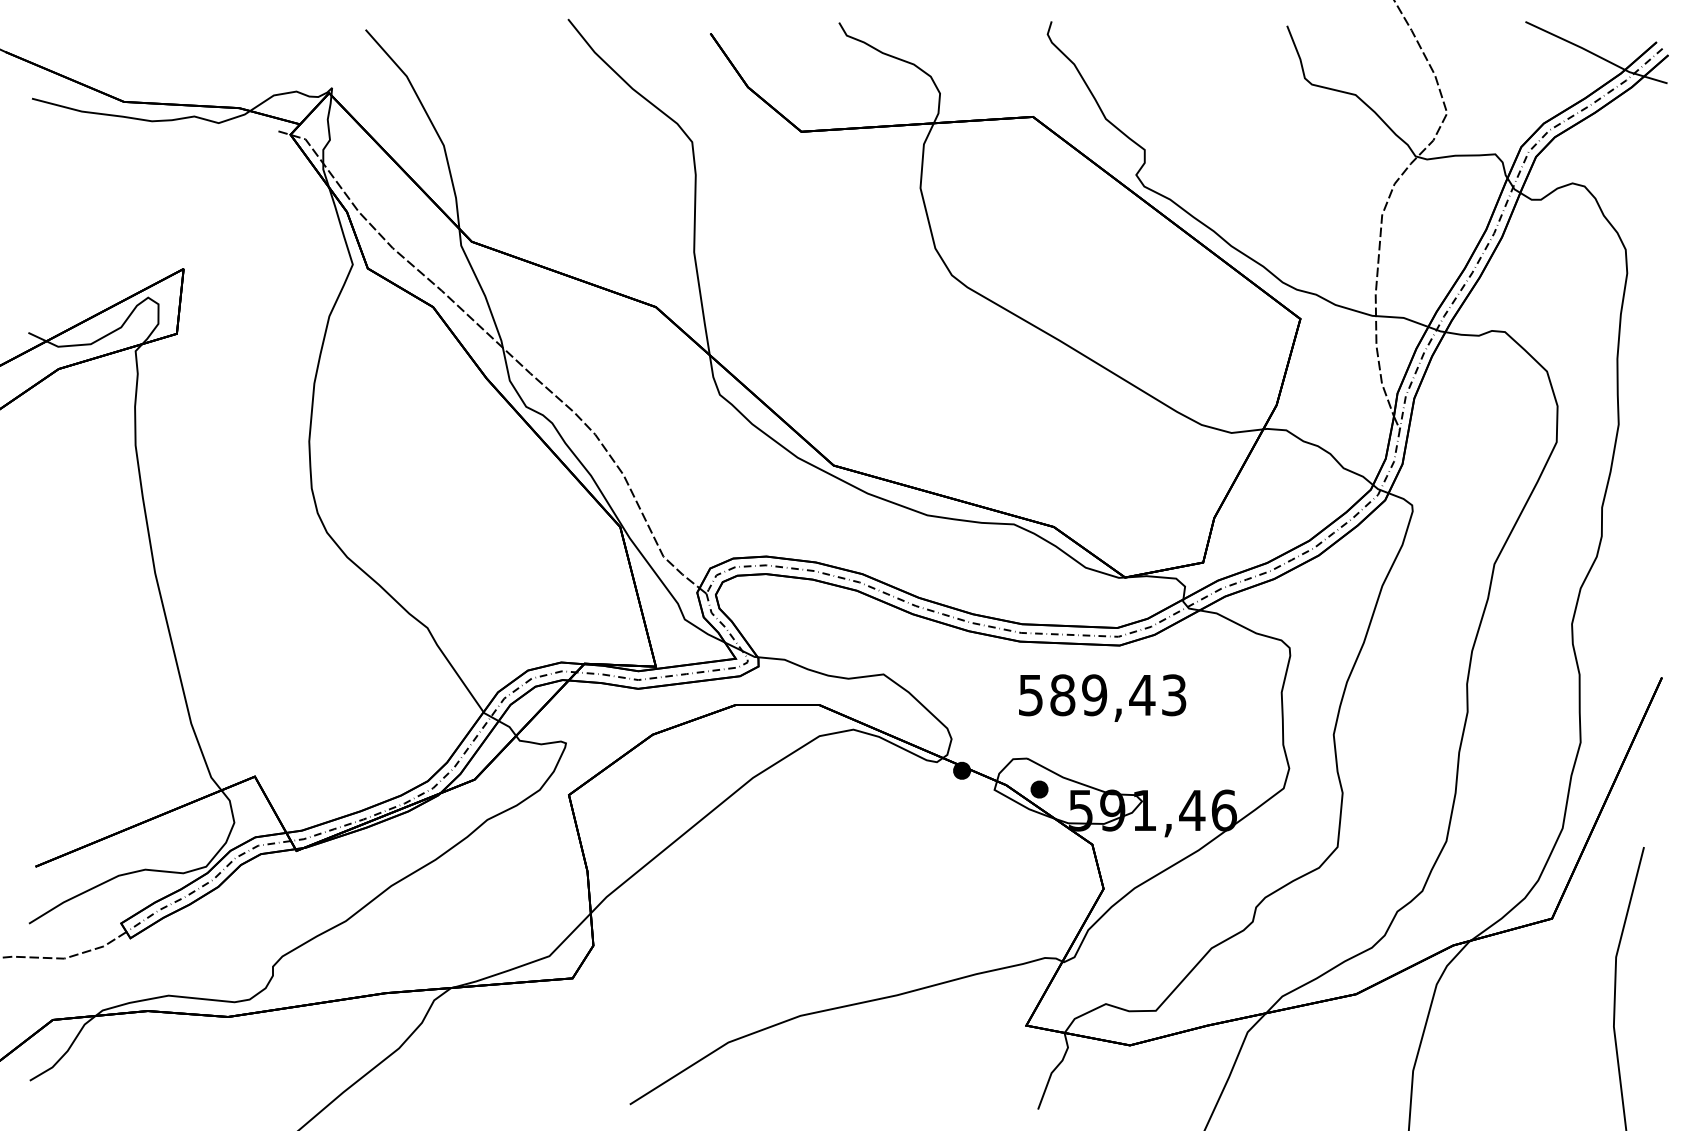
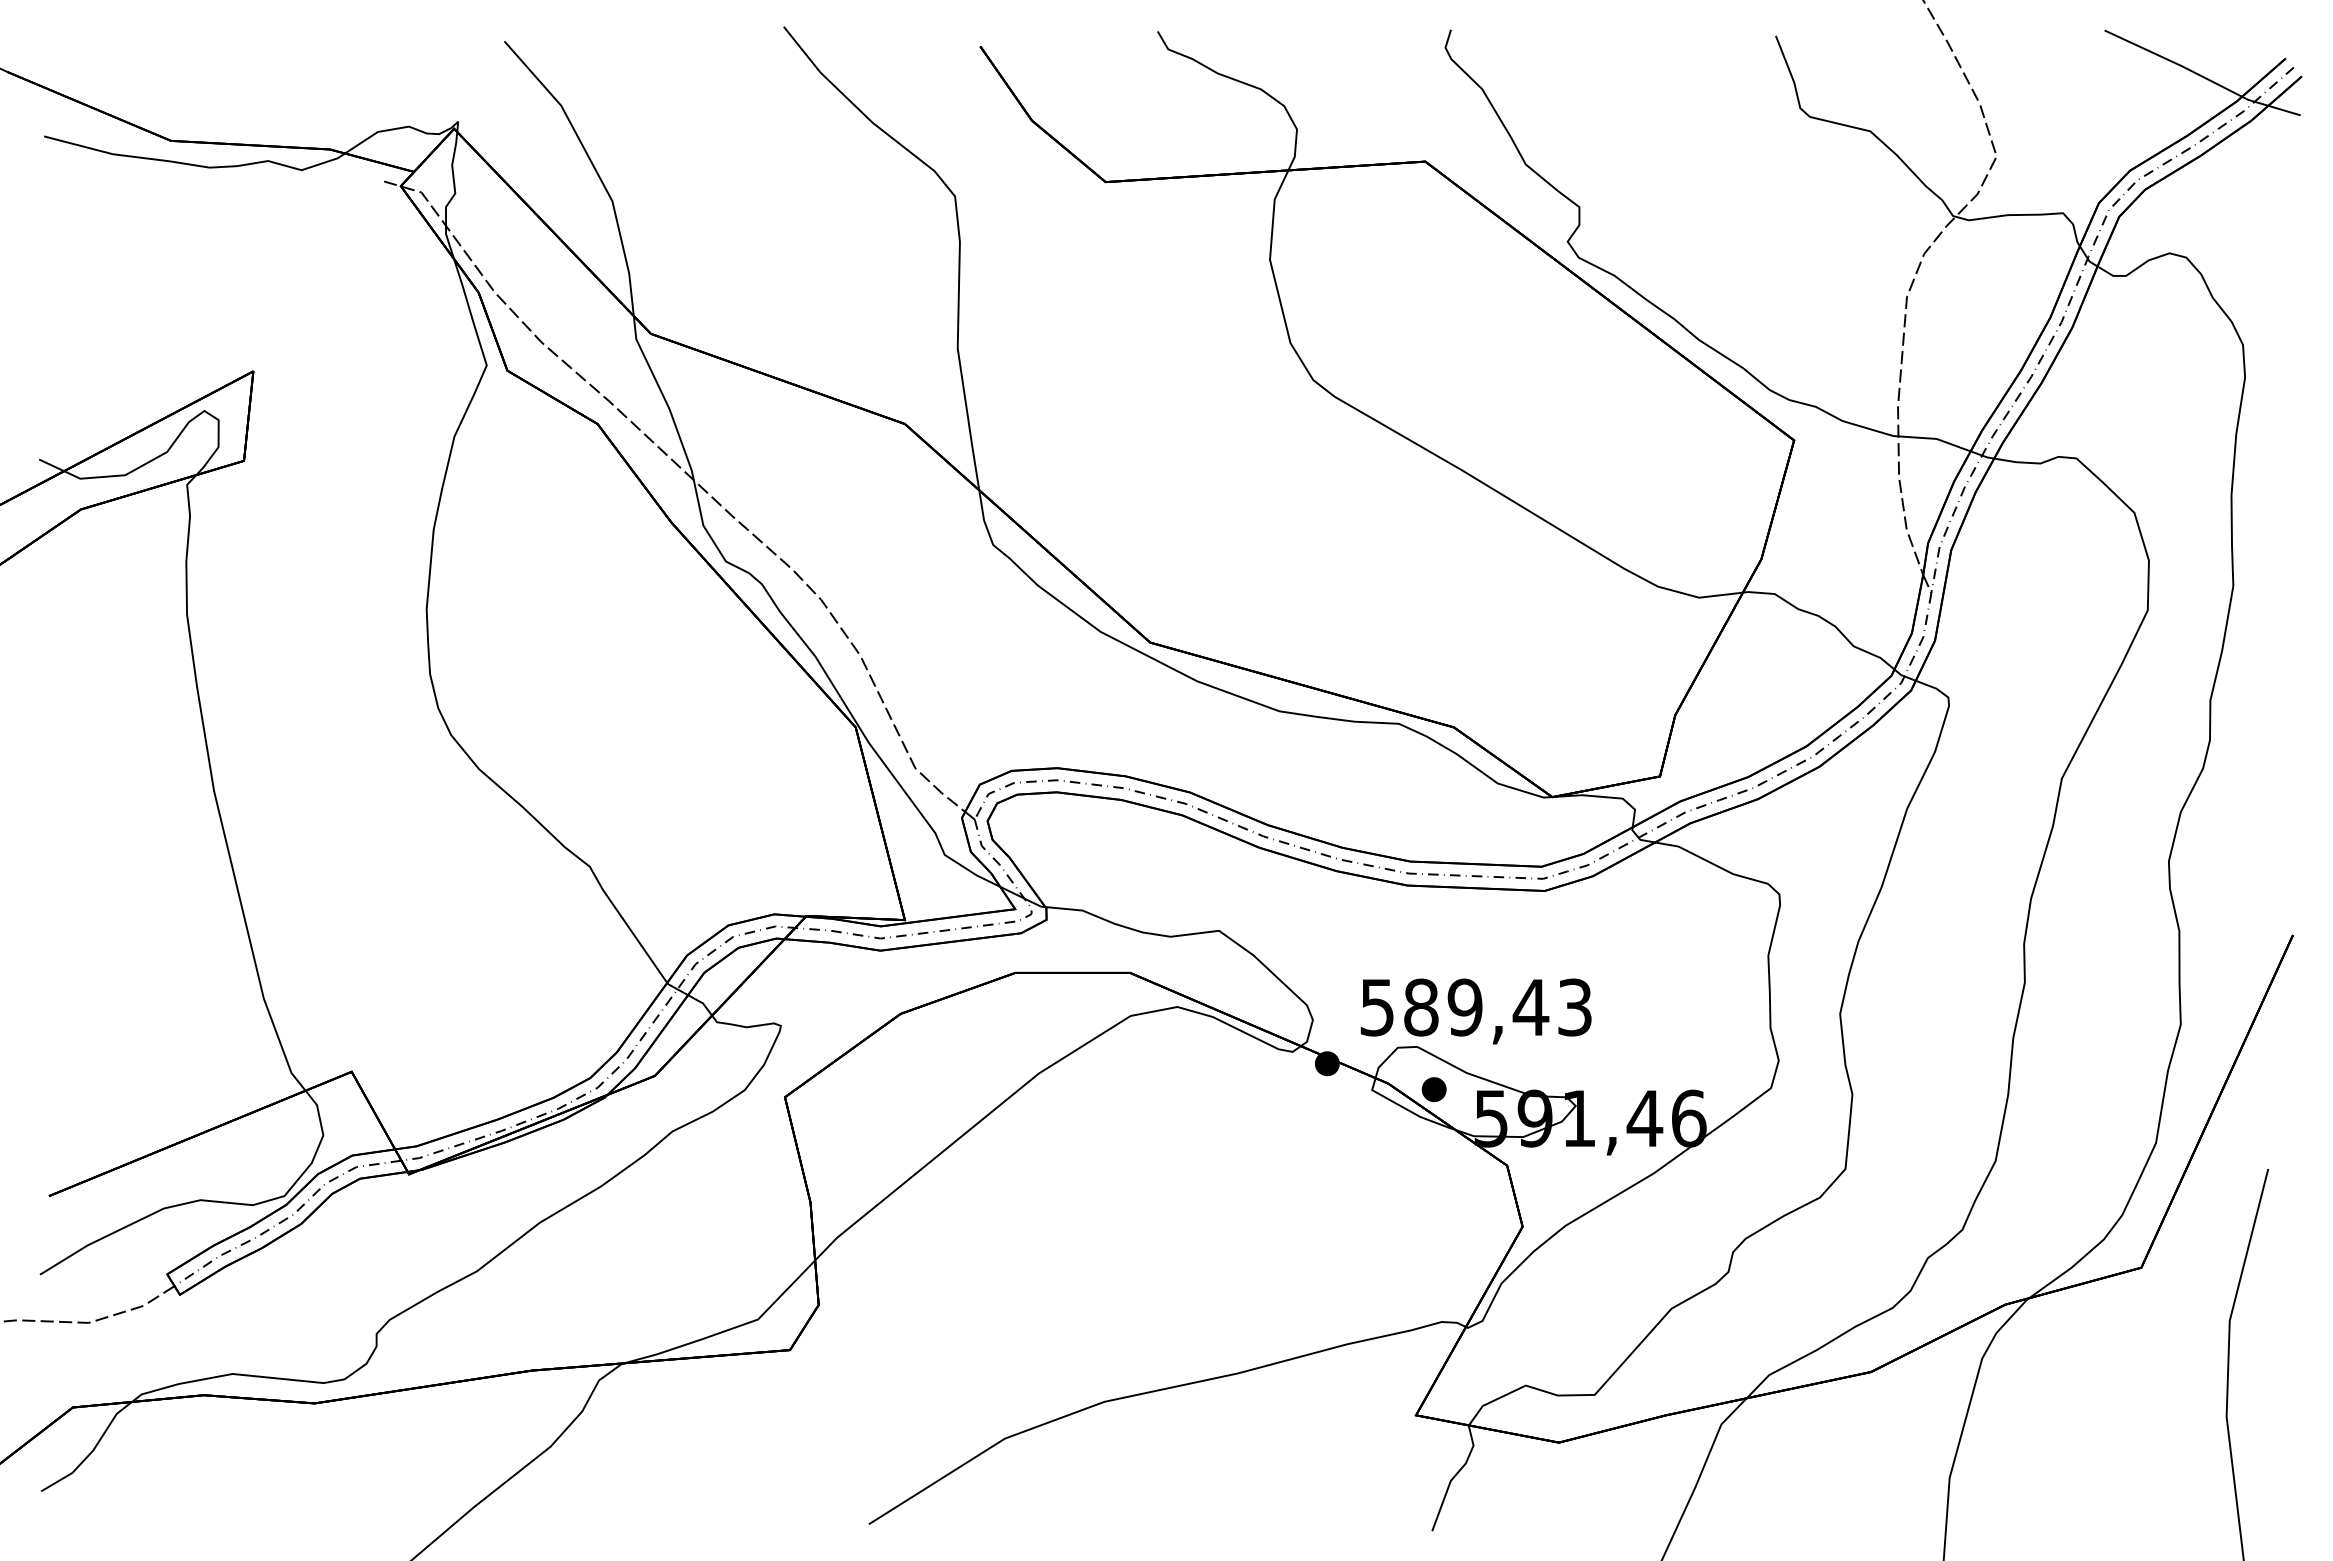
text: (1102, 698) -> (1475, 1011), moved

